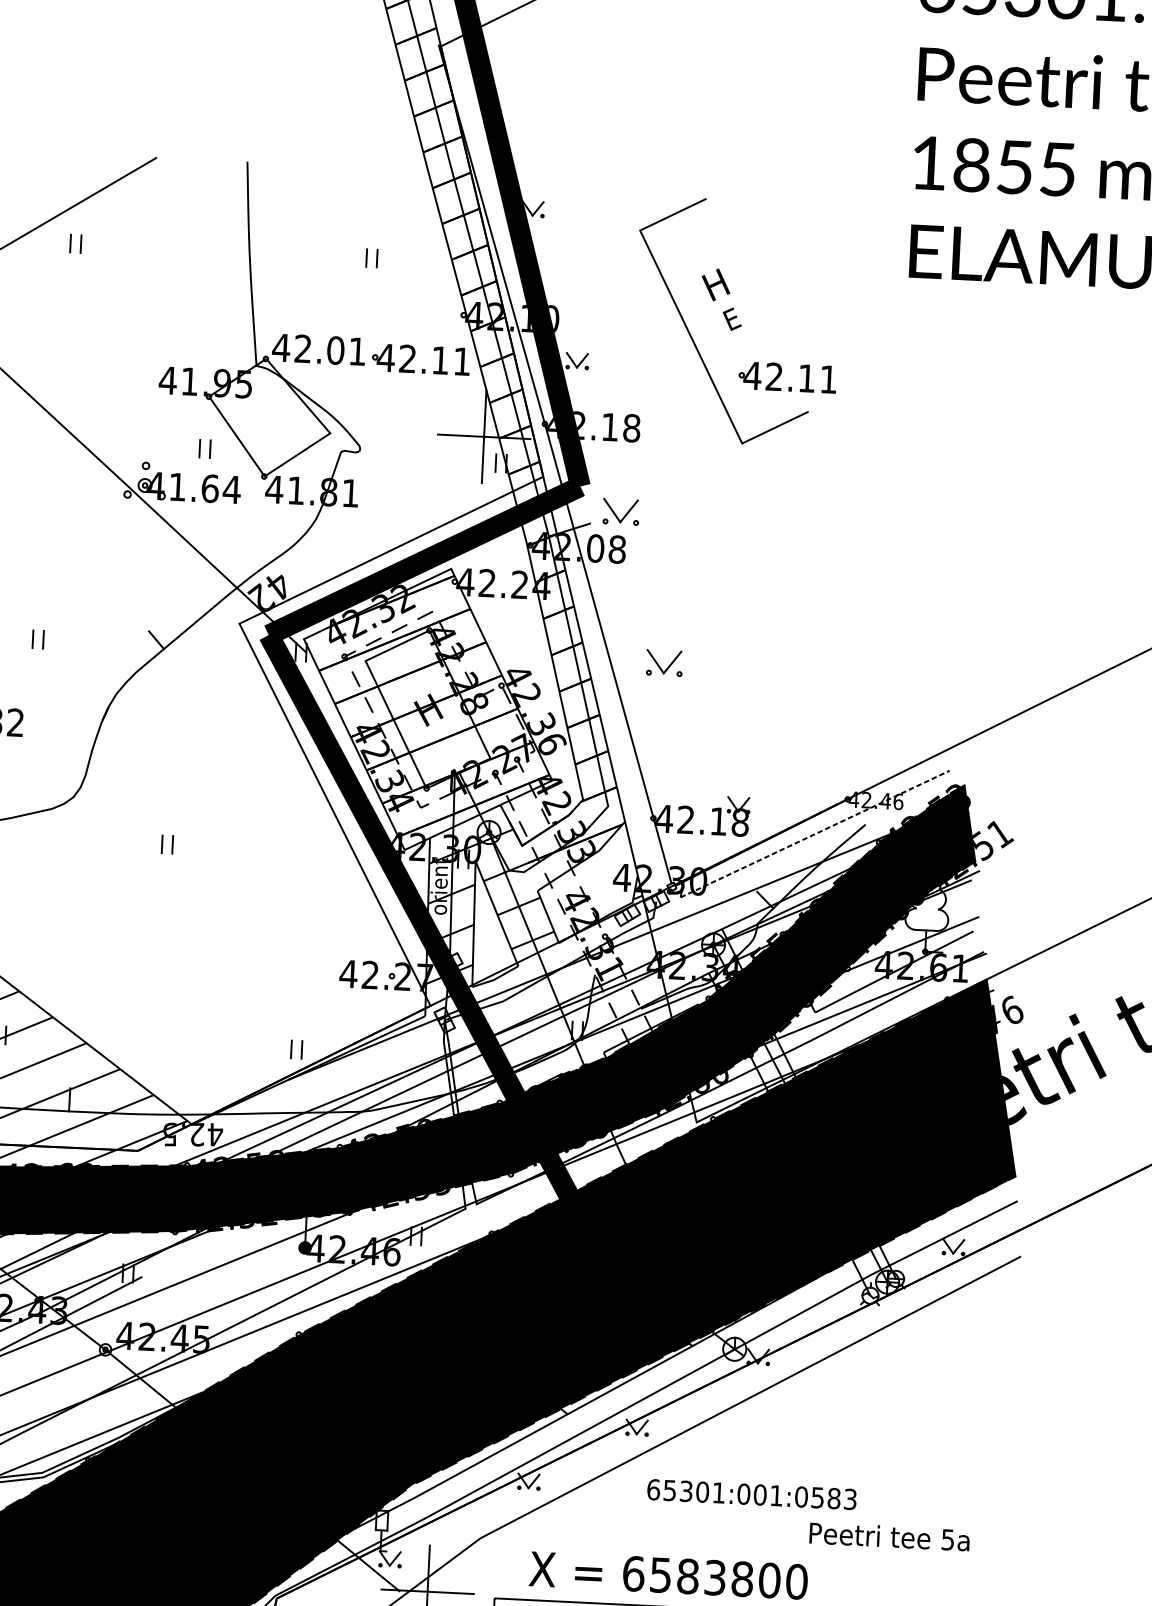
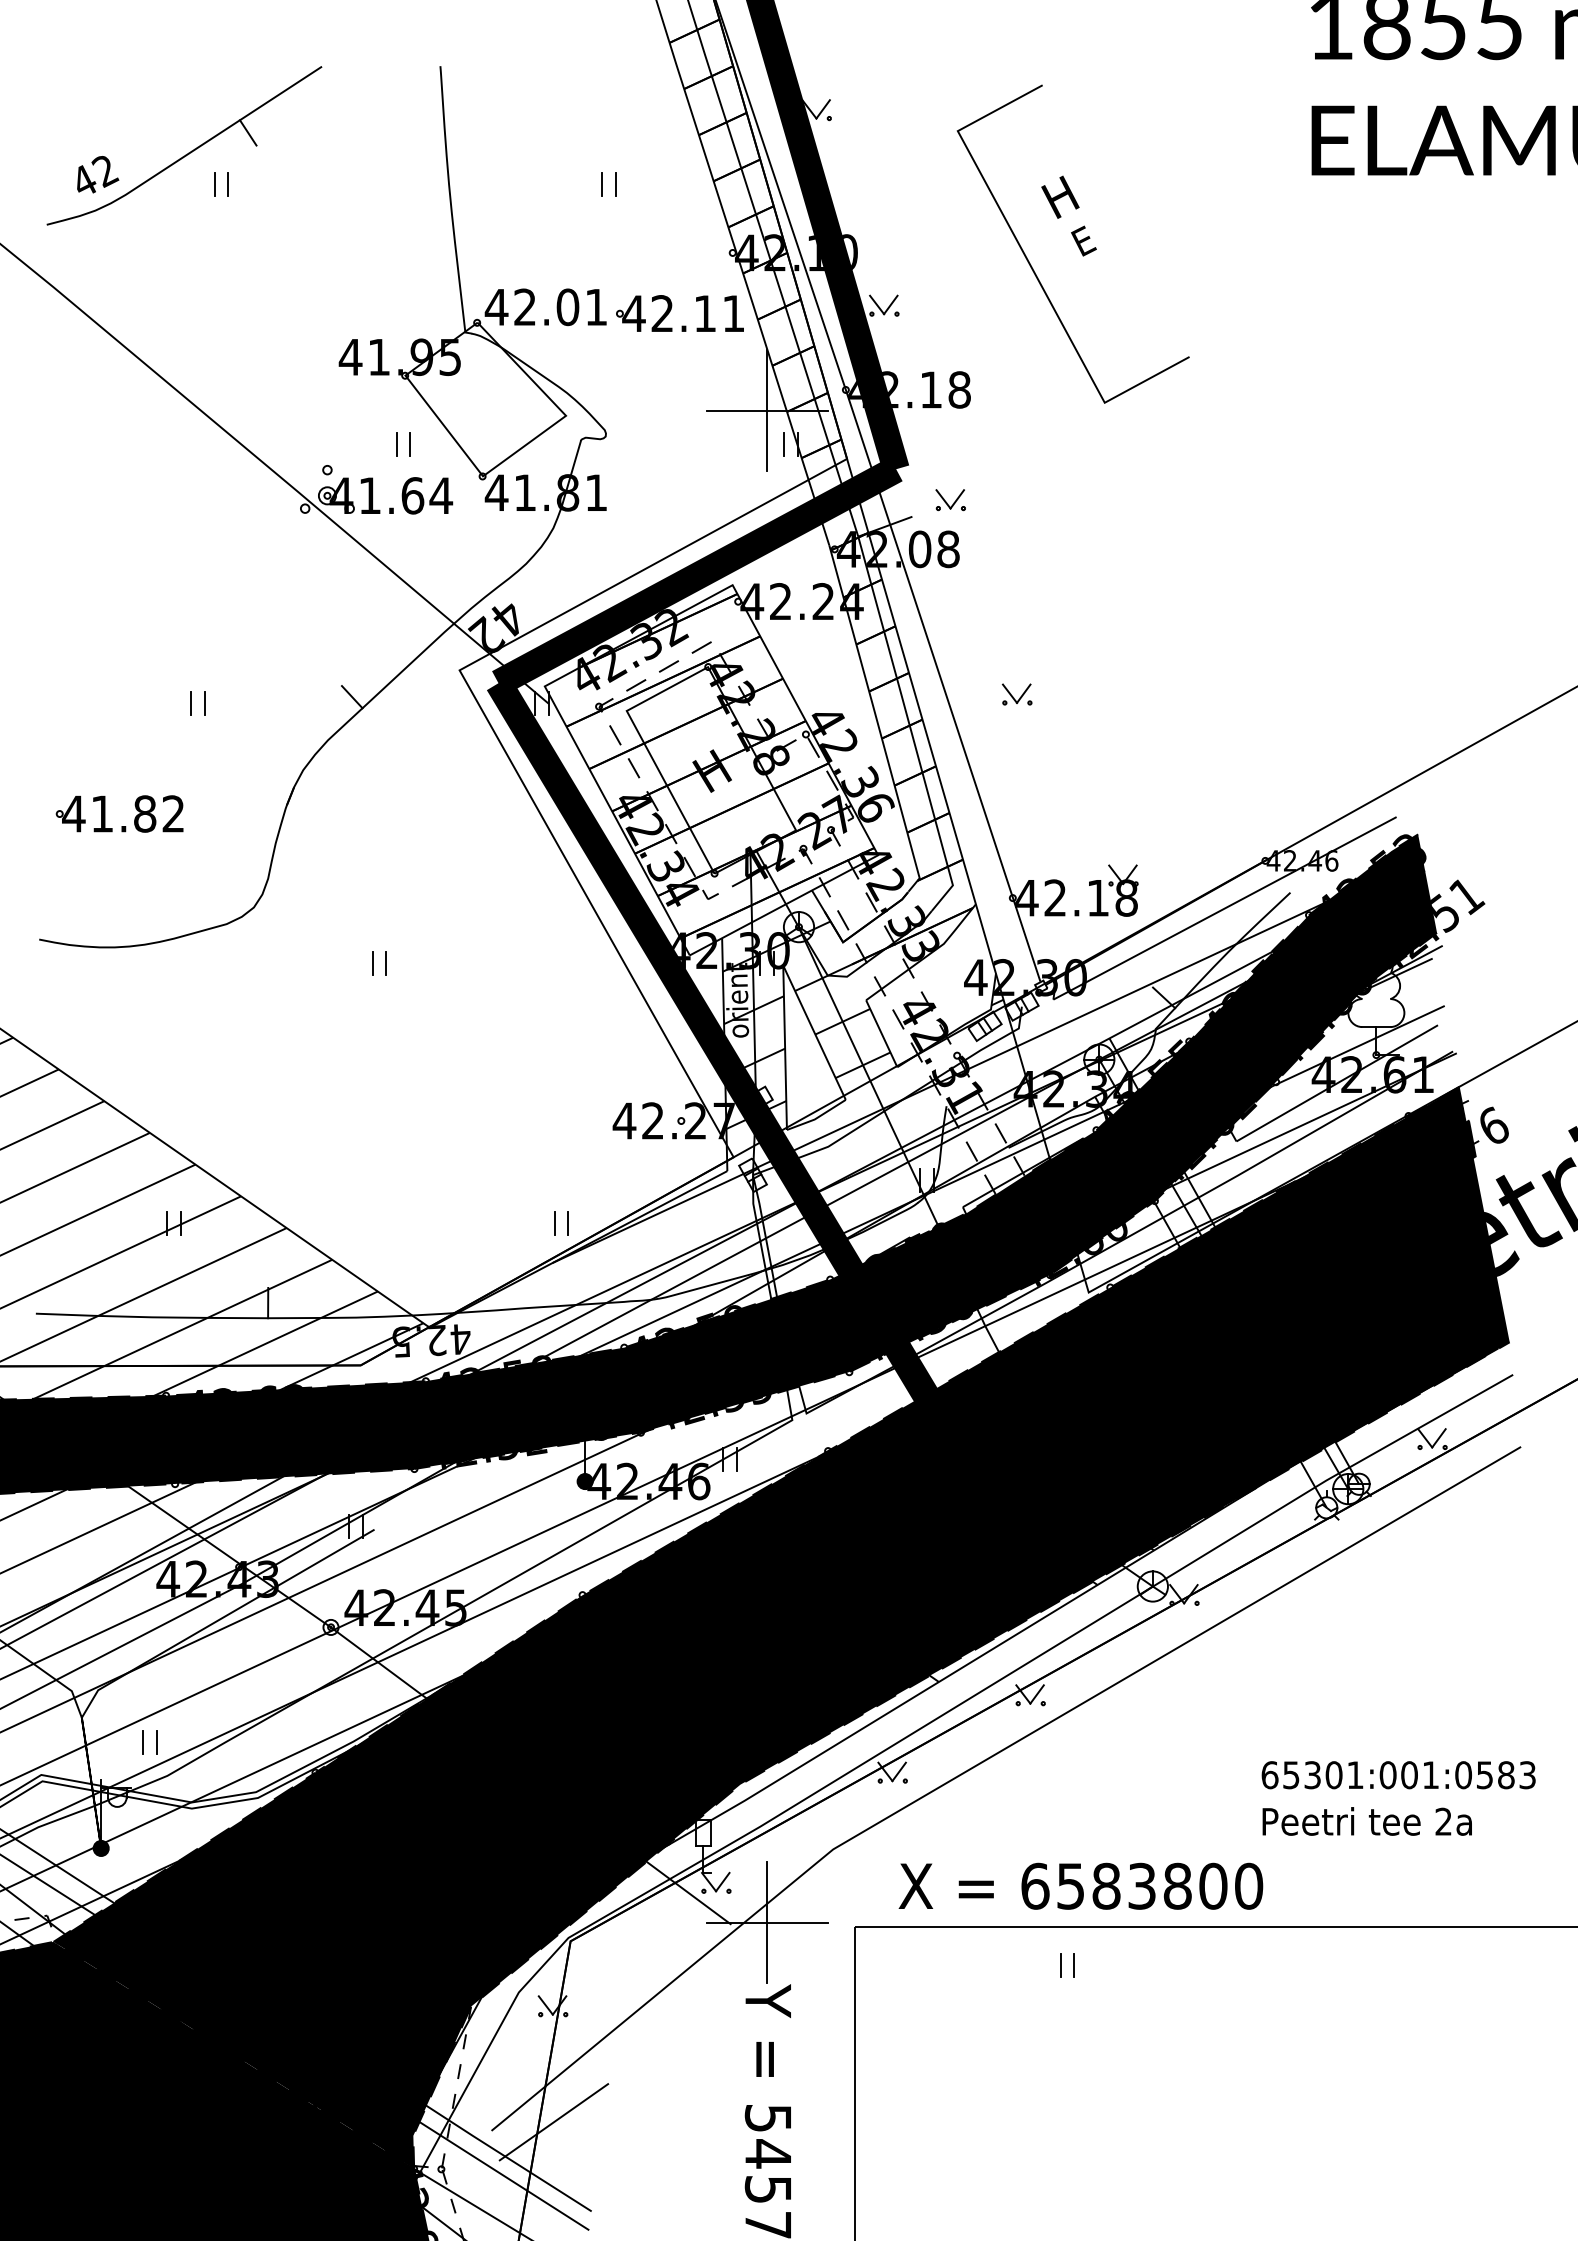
line: (97, 205) -> (247, 132), added
part: (781, 374) -> (1151, 309), removed
part: (620, 512) -> (950, 500), size x0.62
part: (663, 662) -> (1016, 694), size x0.62
line: (814, 834) -> (1224, 908), dashed -> solid
text: (751, 1494) -> (1398, 1775), moved
text: (947, 1539) -> (1443, 1821), 5a -> 2a

